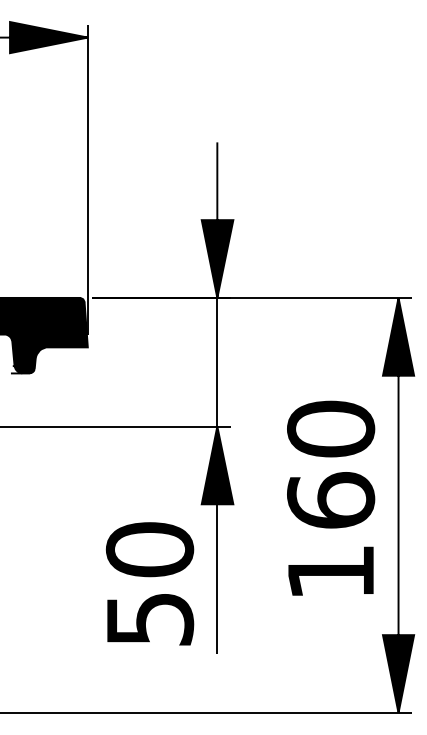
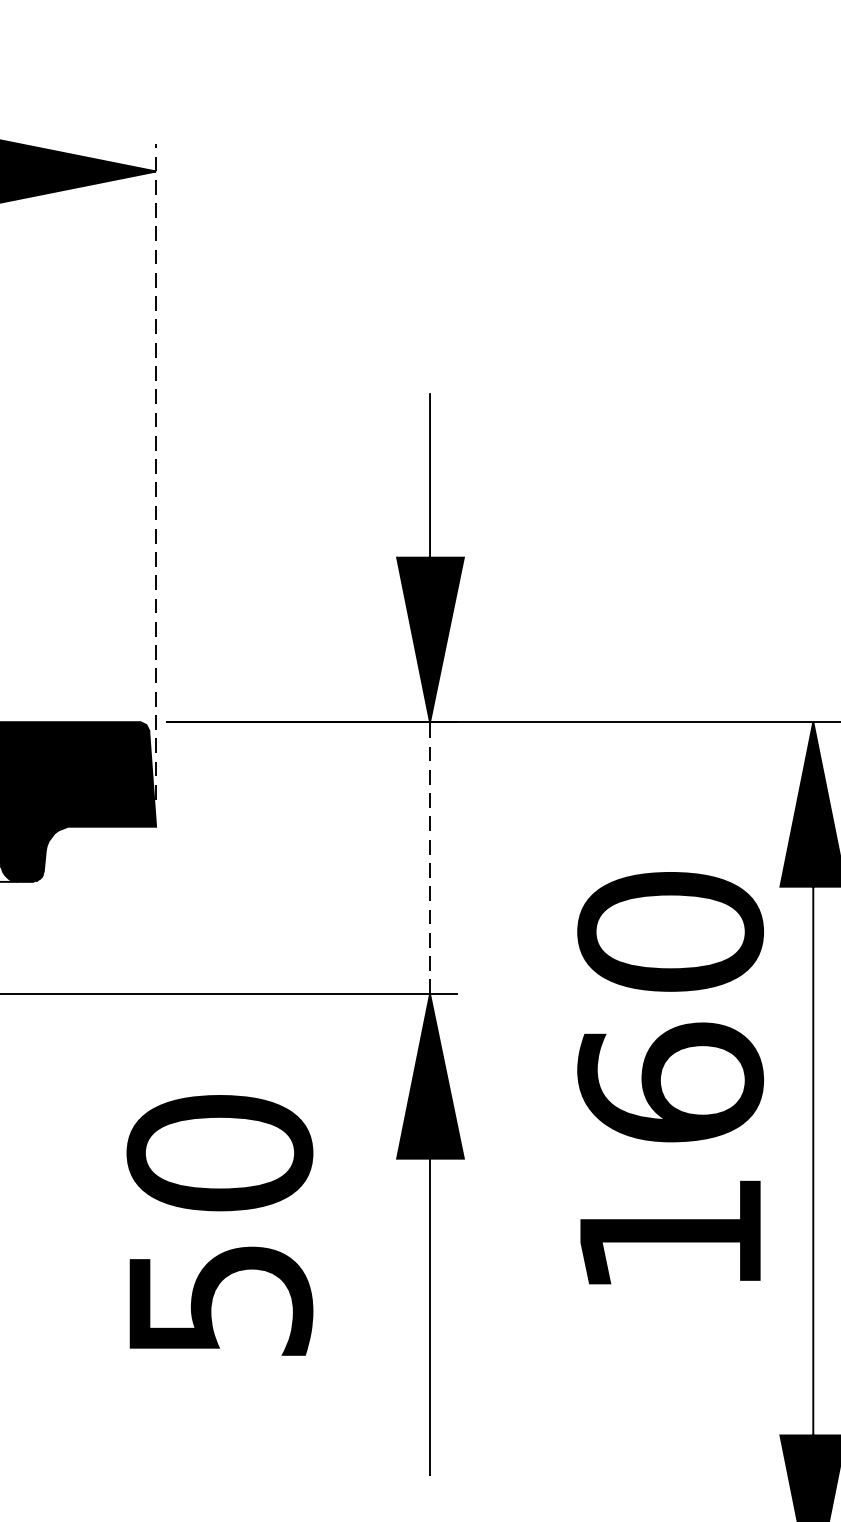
line: (87, 179) -> (155, 471), solid -> dashed
line: (217, 361) -> (430, 856), solid -> dashed
text: (331, 497) -> (671, 1076), moved
text: (149, 583) -> (218, 1224), moved

